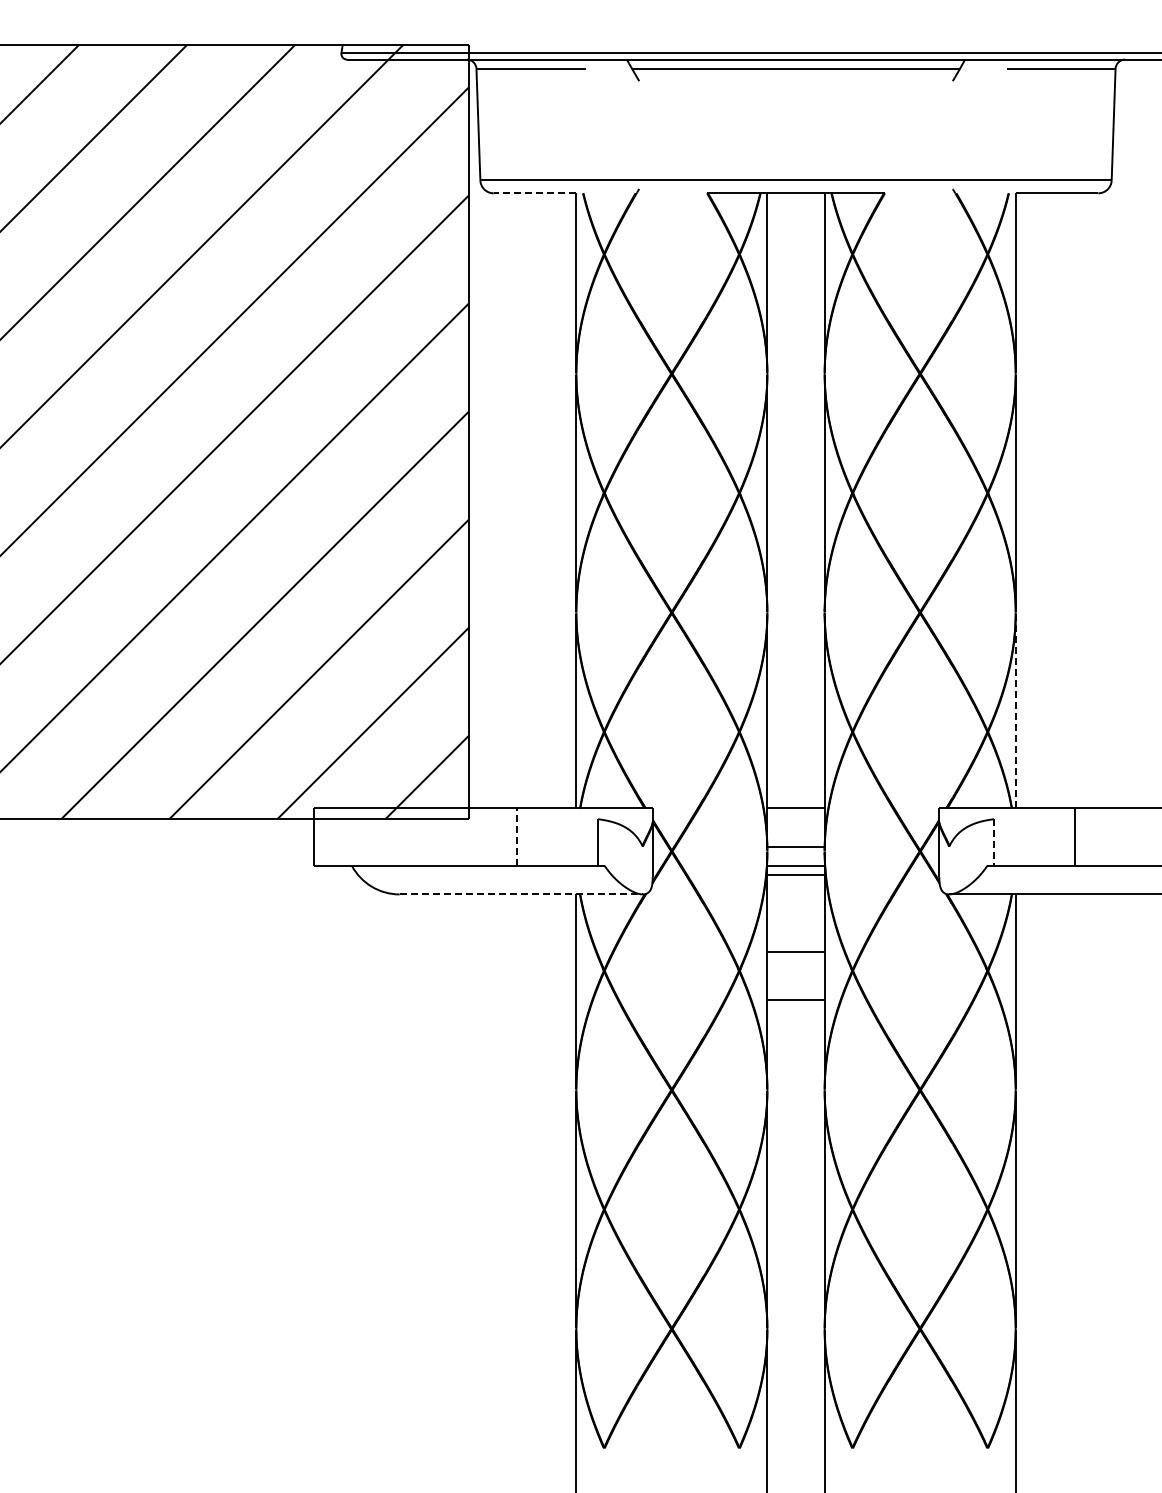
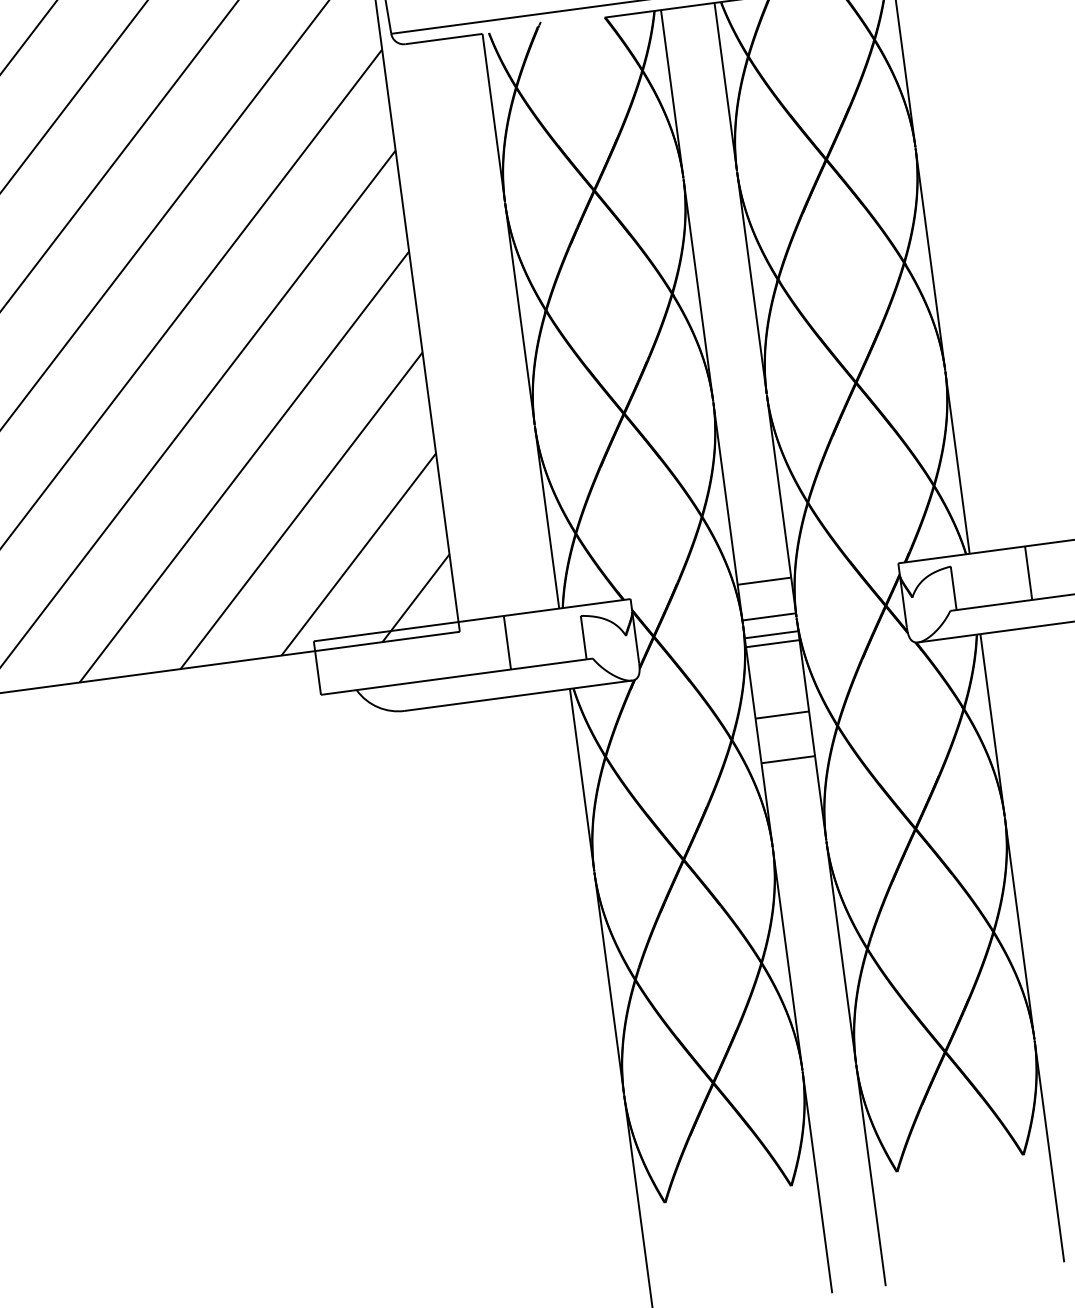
line: (534, 193) -> (443, 39), dashed -> solid
line: (1015, 711) -> (957, 463), dashed -> solid
line: (517, 837) -> (507, 643), dashed -> solid
line: (994, 842) -> (954, 588), dashed -> solid
line: (521, 894) -> (518, 695), dashed -> solid

